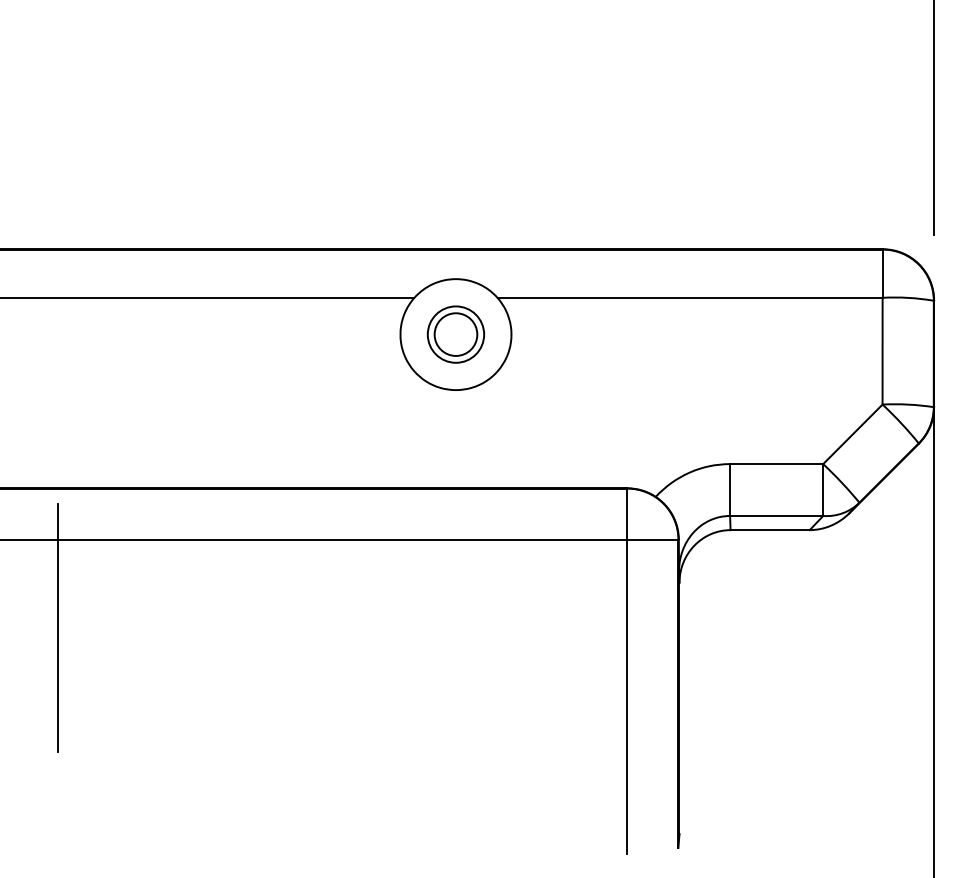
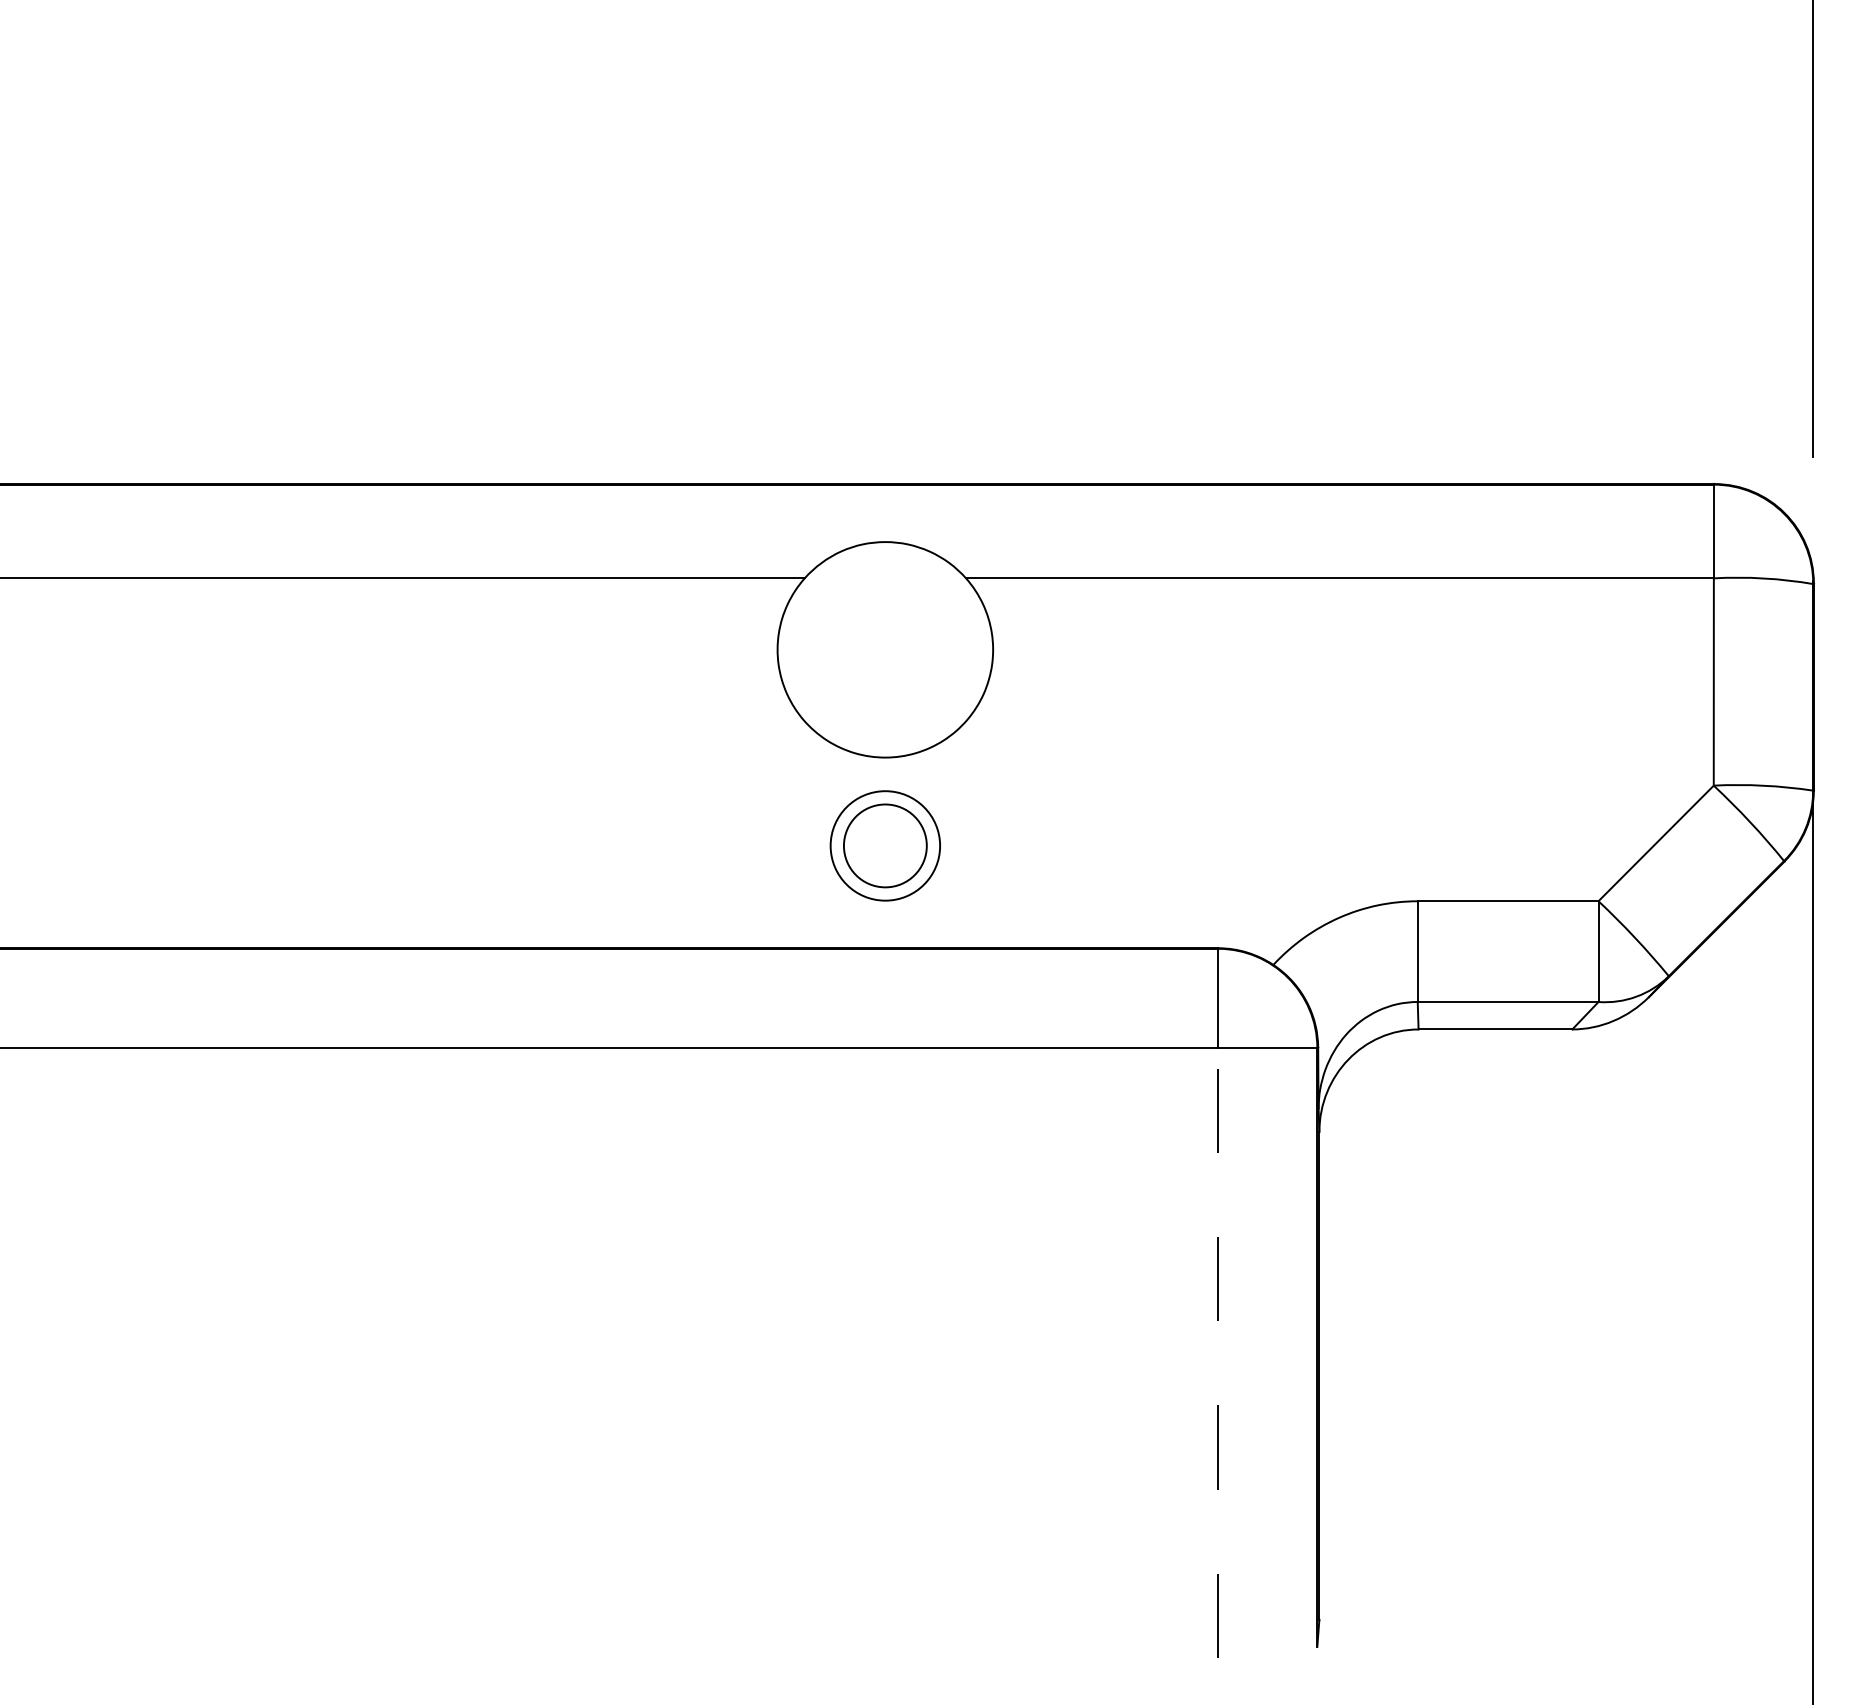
part: (455, 334) -> (884, 845), moved
line: (57, 628) -> (111, 1220), removed
line: (627, 696) -> (1218, 1352), solid -> dashed

